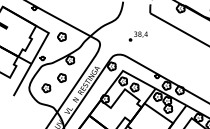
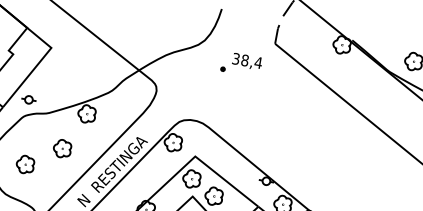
part: (61, 36) -> (77, 59), removed
part: (137, 36) -> (239, 64), moved

